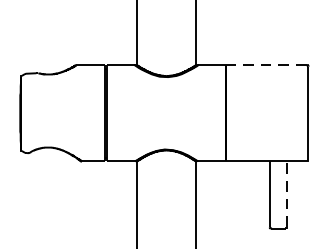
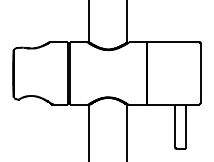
line: (265, 65) -> (172, 42), dashed -> solid
line: (286, 192) -> (186, 125), dashed -> solid

